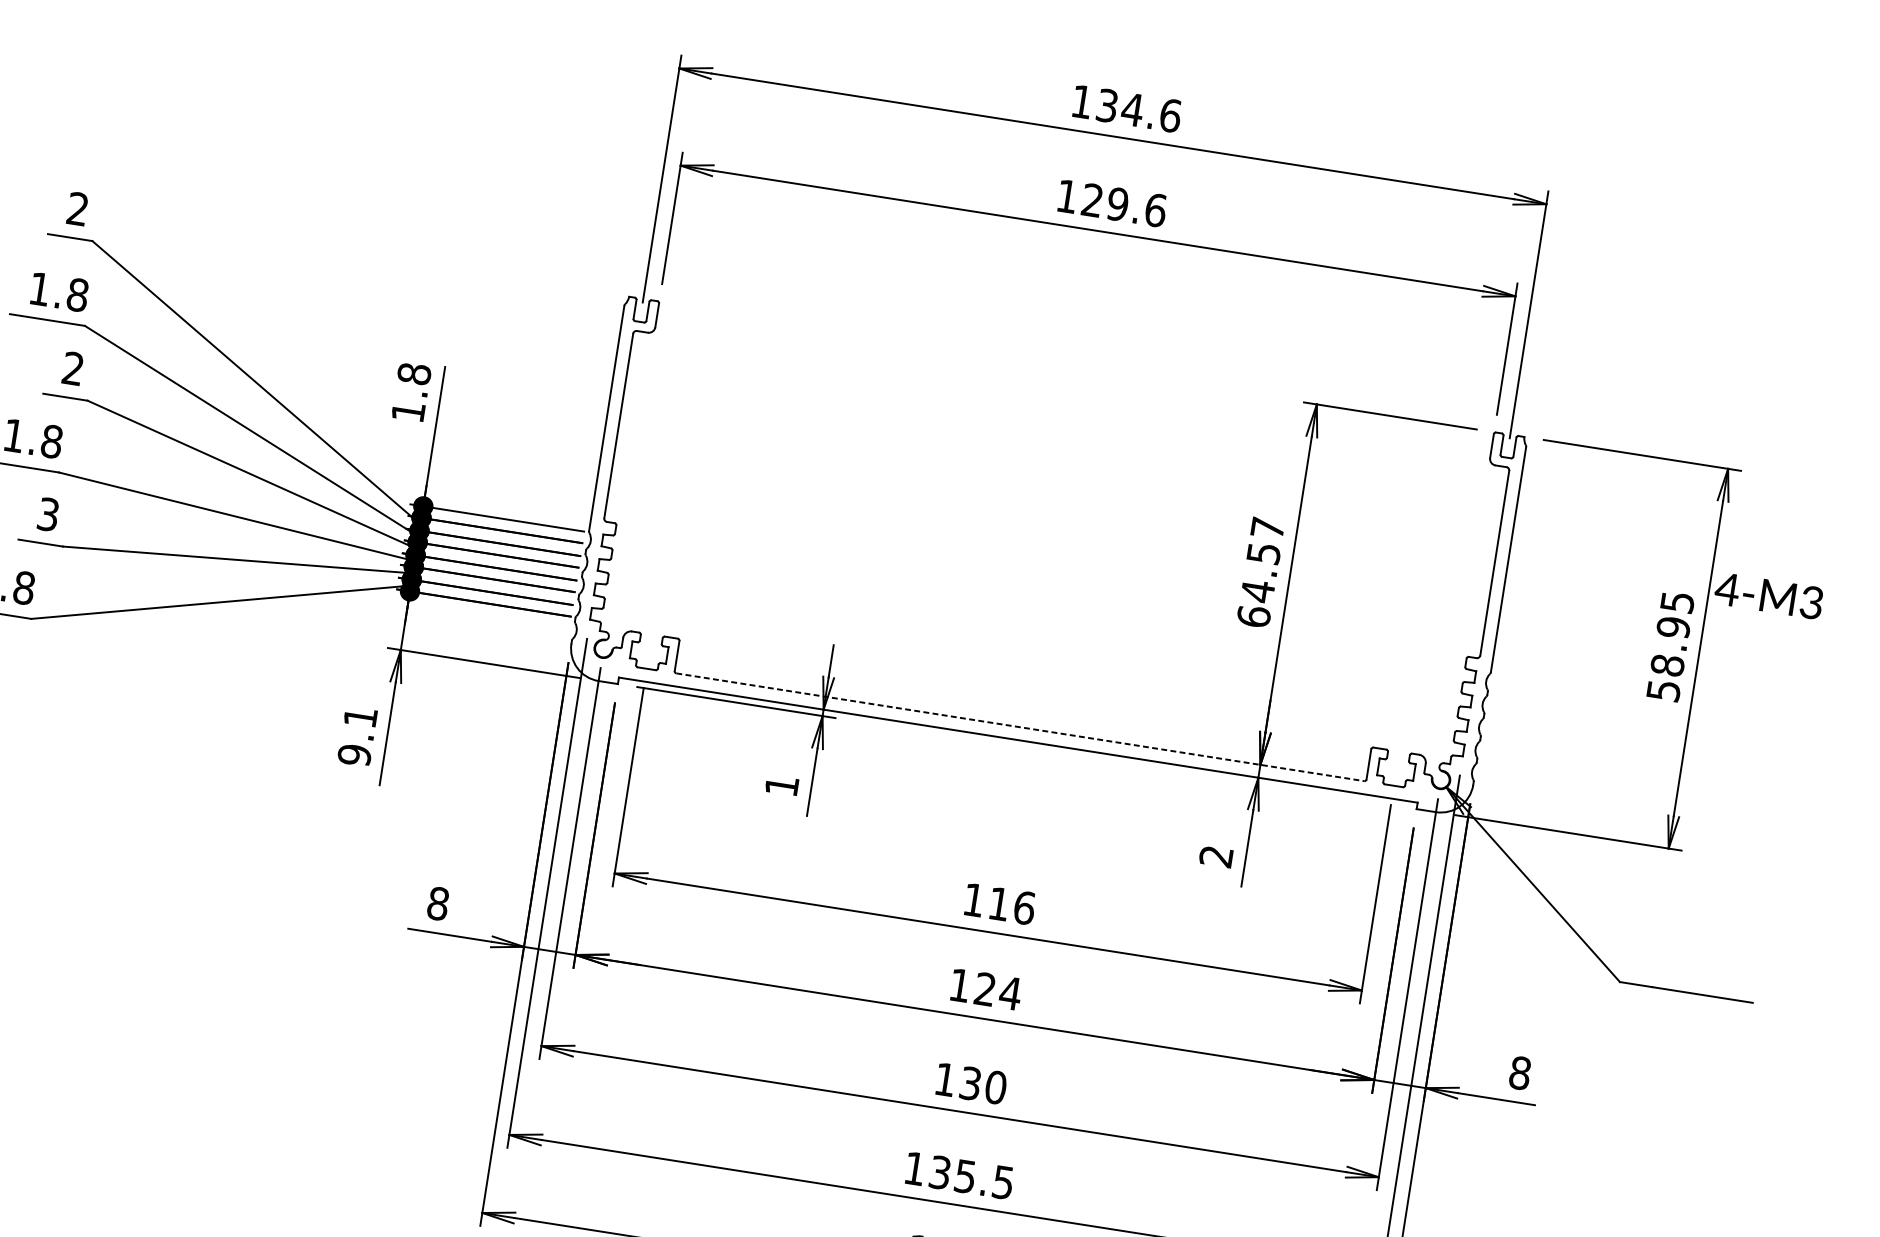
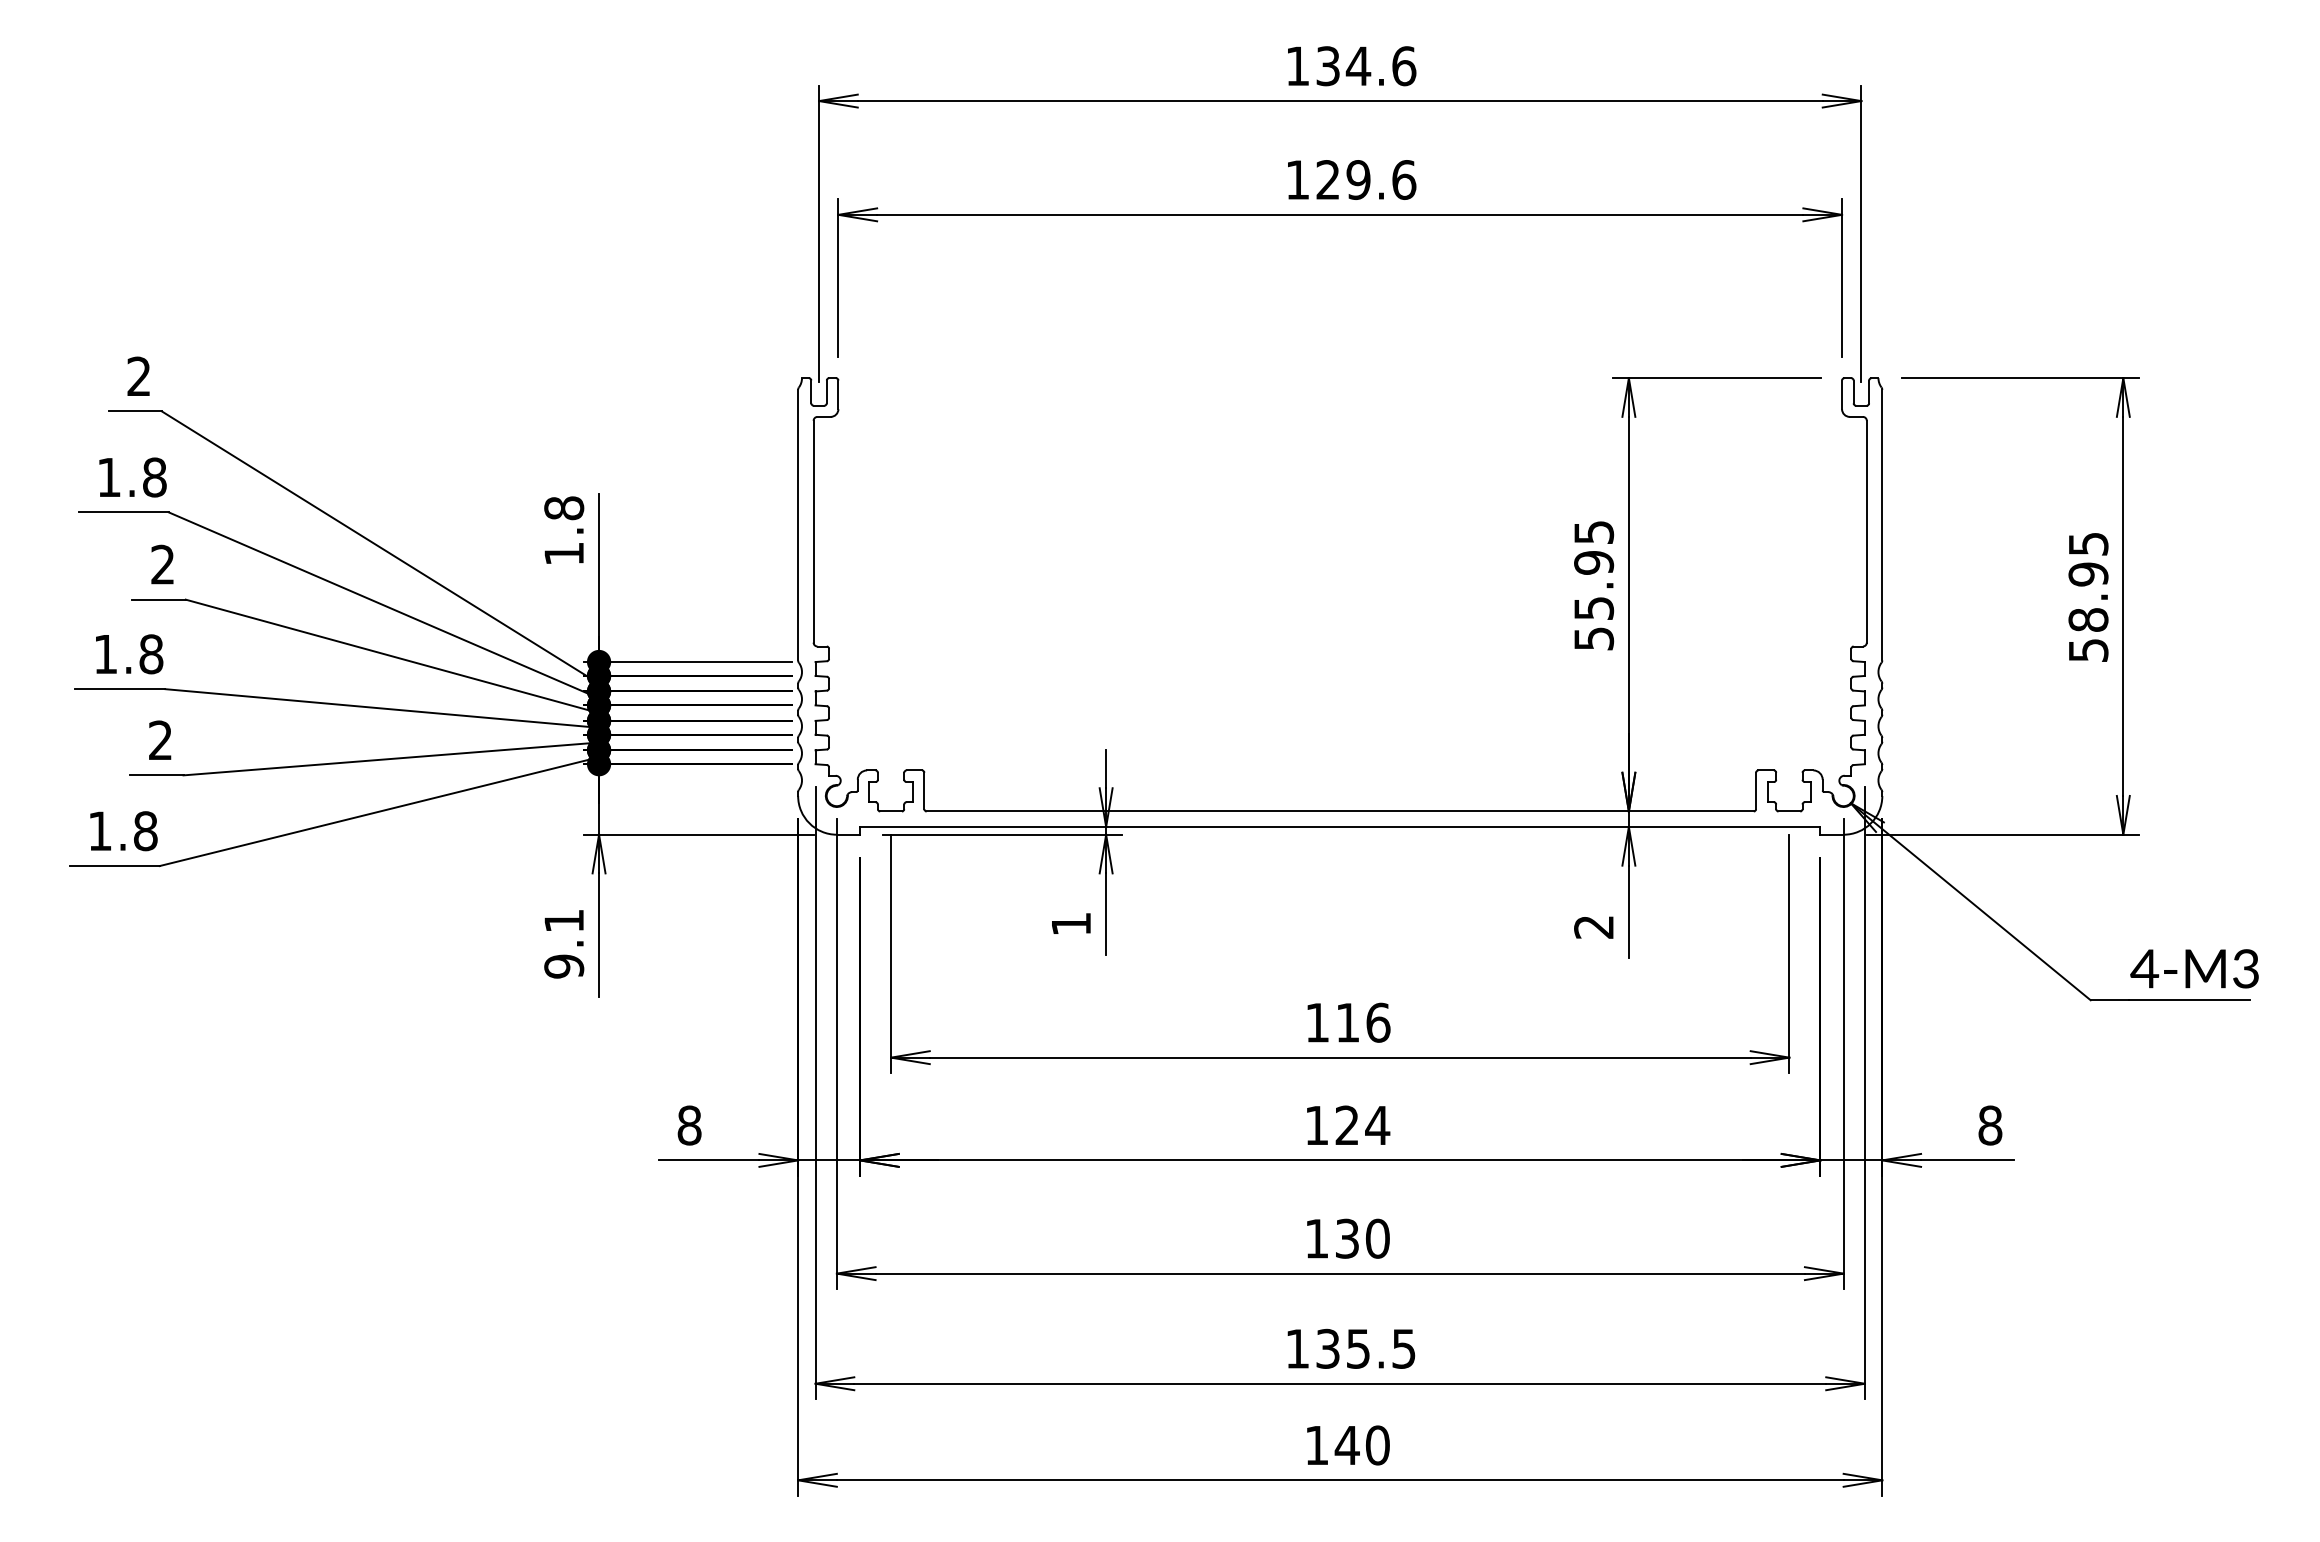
text: (48, 514) -> (160, 740), 3 -> 2
text: (1261, 572) -> (1594, 585), 64.57 -> 55.95
text: (1768, 595) -> (2194, 968), moved
line: (1020, 727) -> (1340, 811), dashed -> solid

